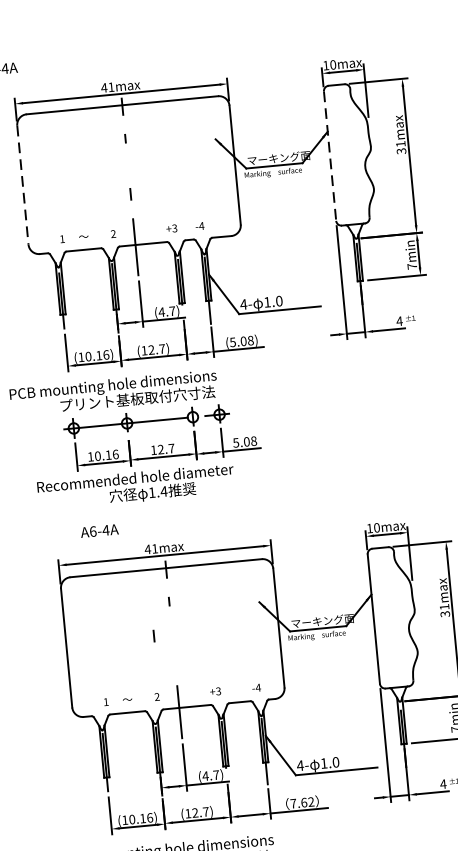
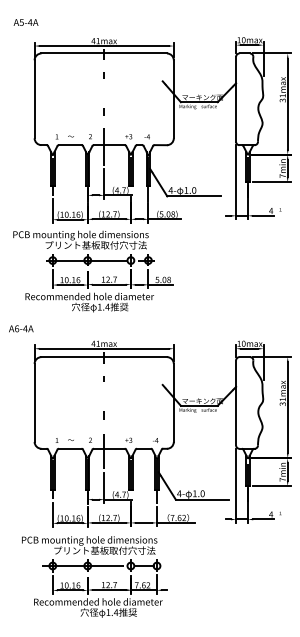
line: (330, 156) -> (236, 99), dashed -> solid
line: (22, 185) -> (34, 99), dashed -> solid
text: (99, 530) -> (21, 328), moved
line: (153, 636) -> (103, 415), moved

